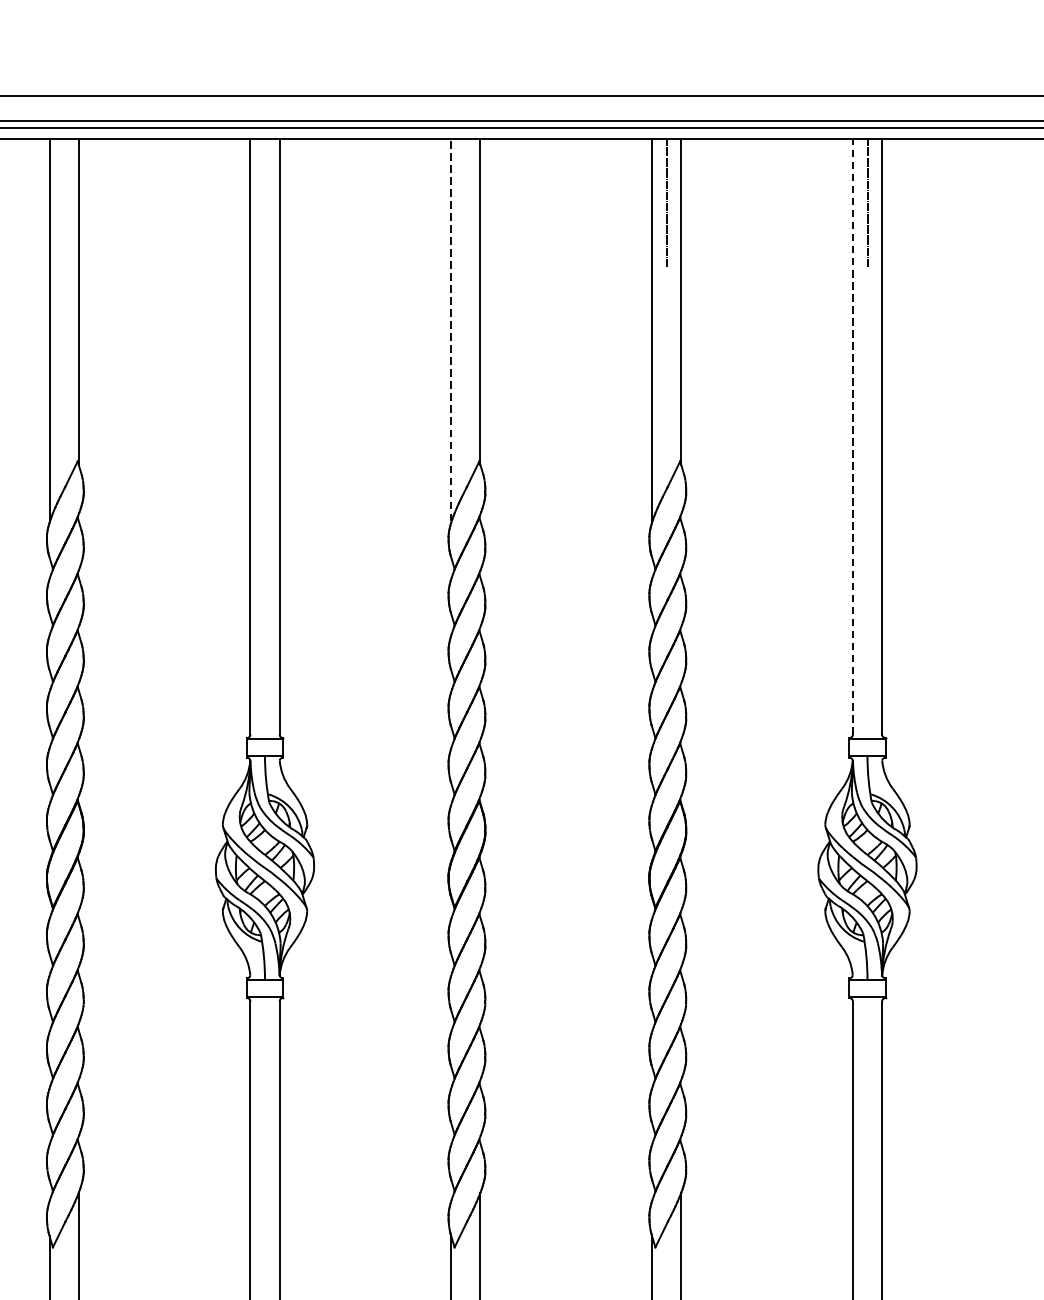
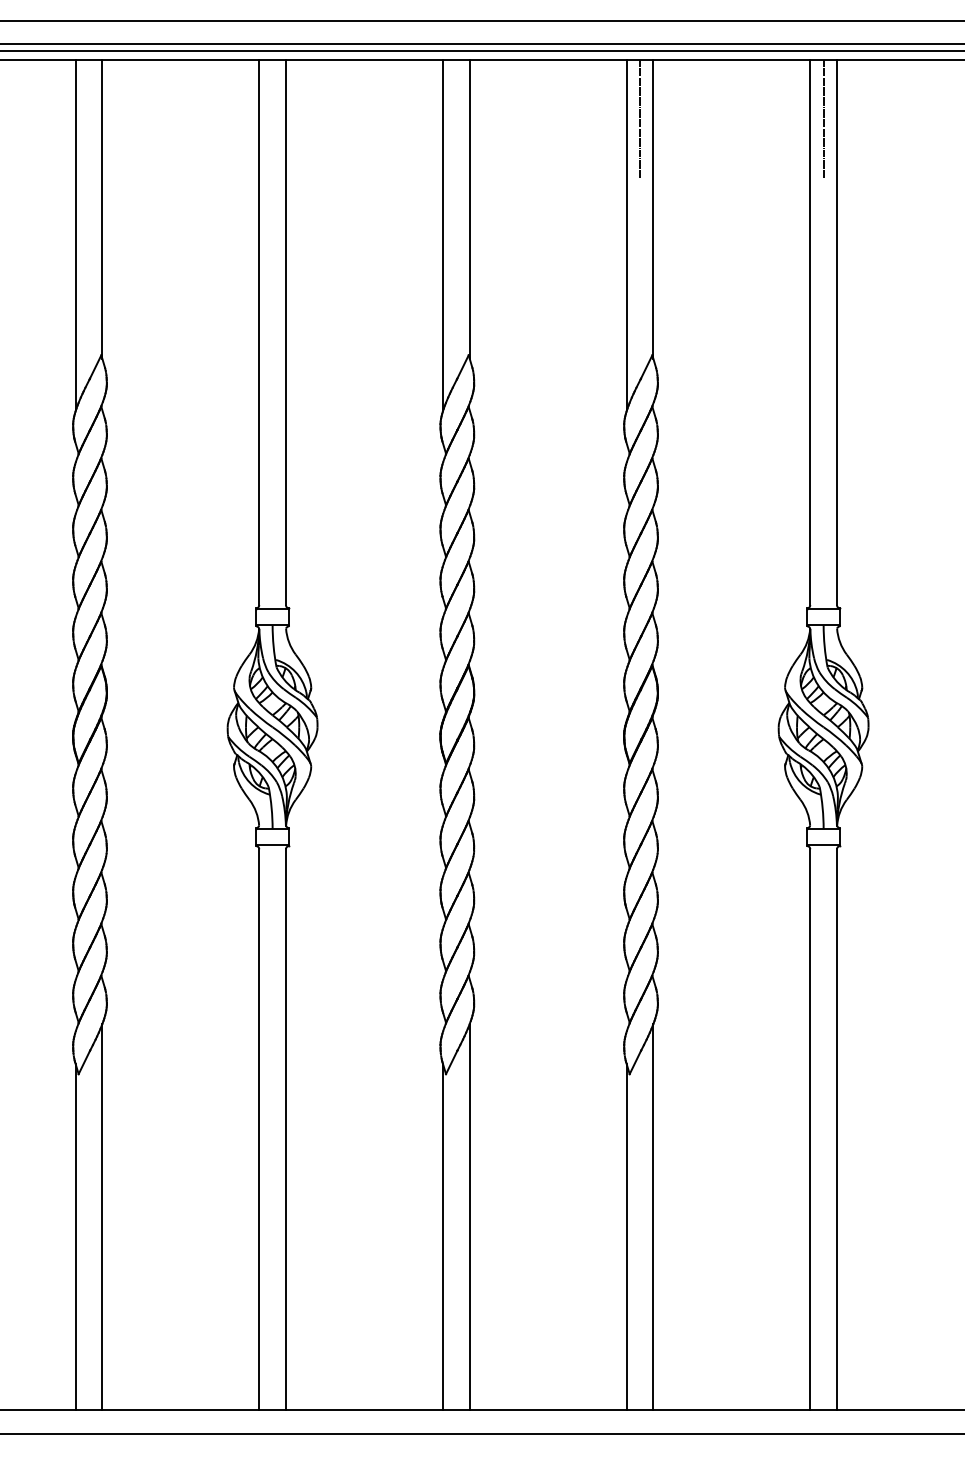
line: (450, 329) -> (442, 234), dashed -> solid
line: (853, 436) -> (810, 332), dashed -> solid

